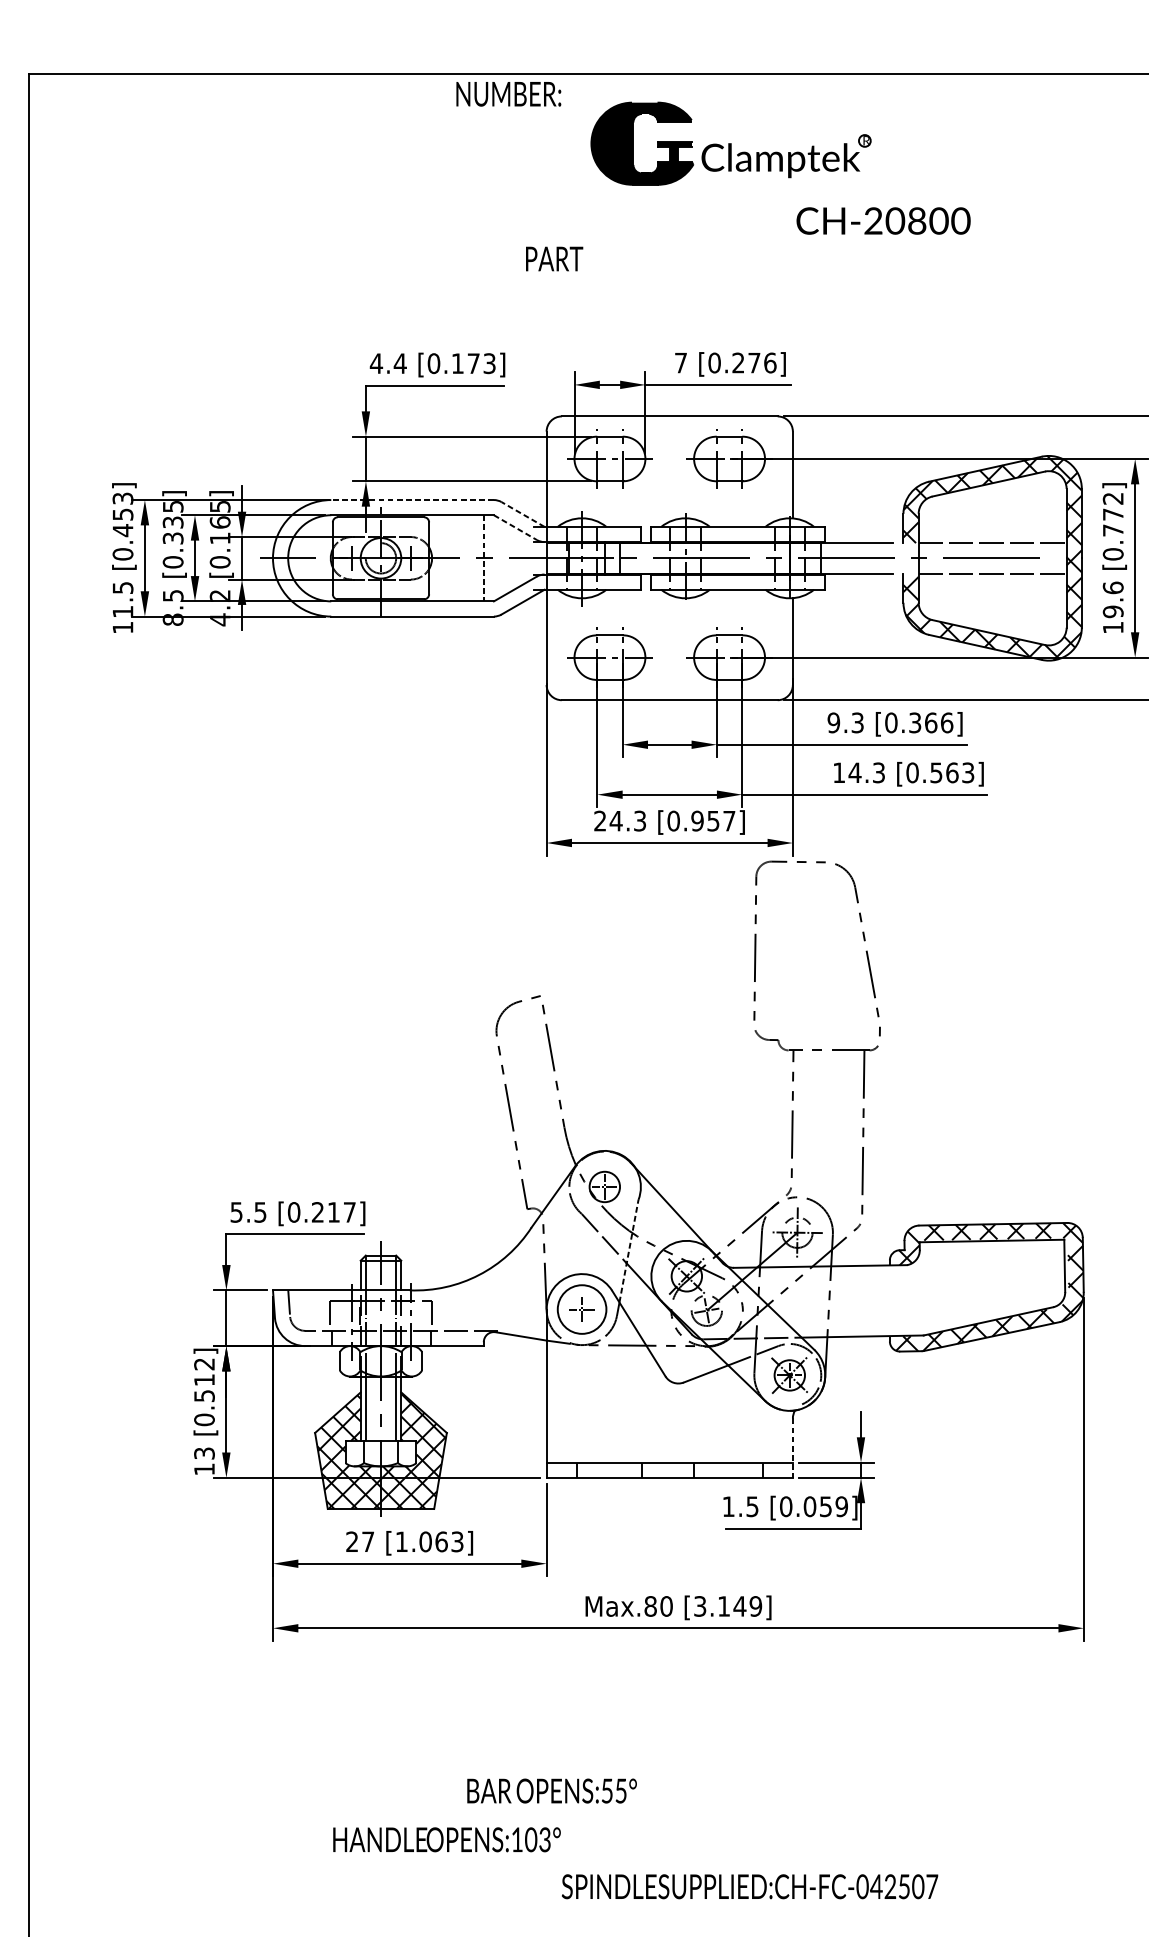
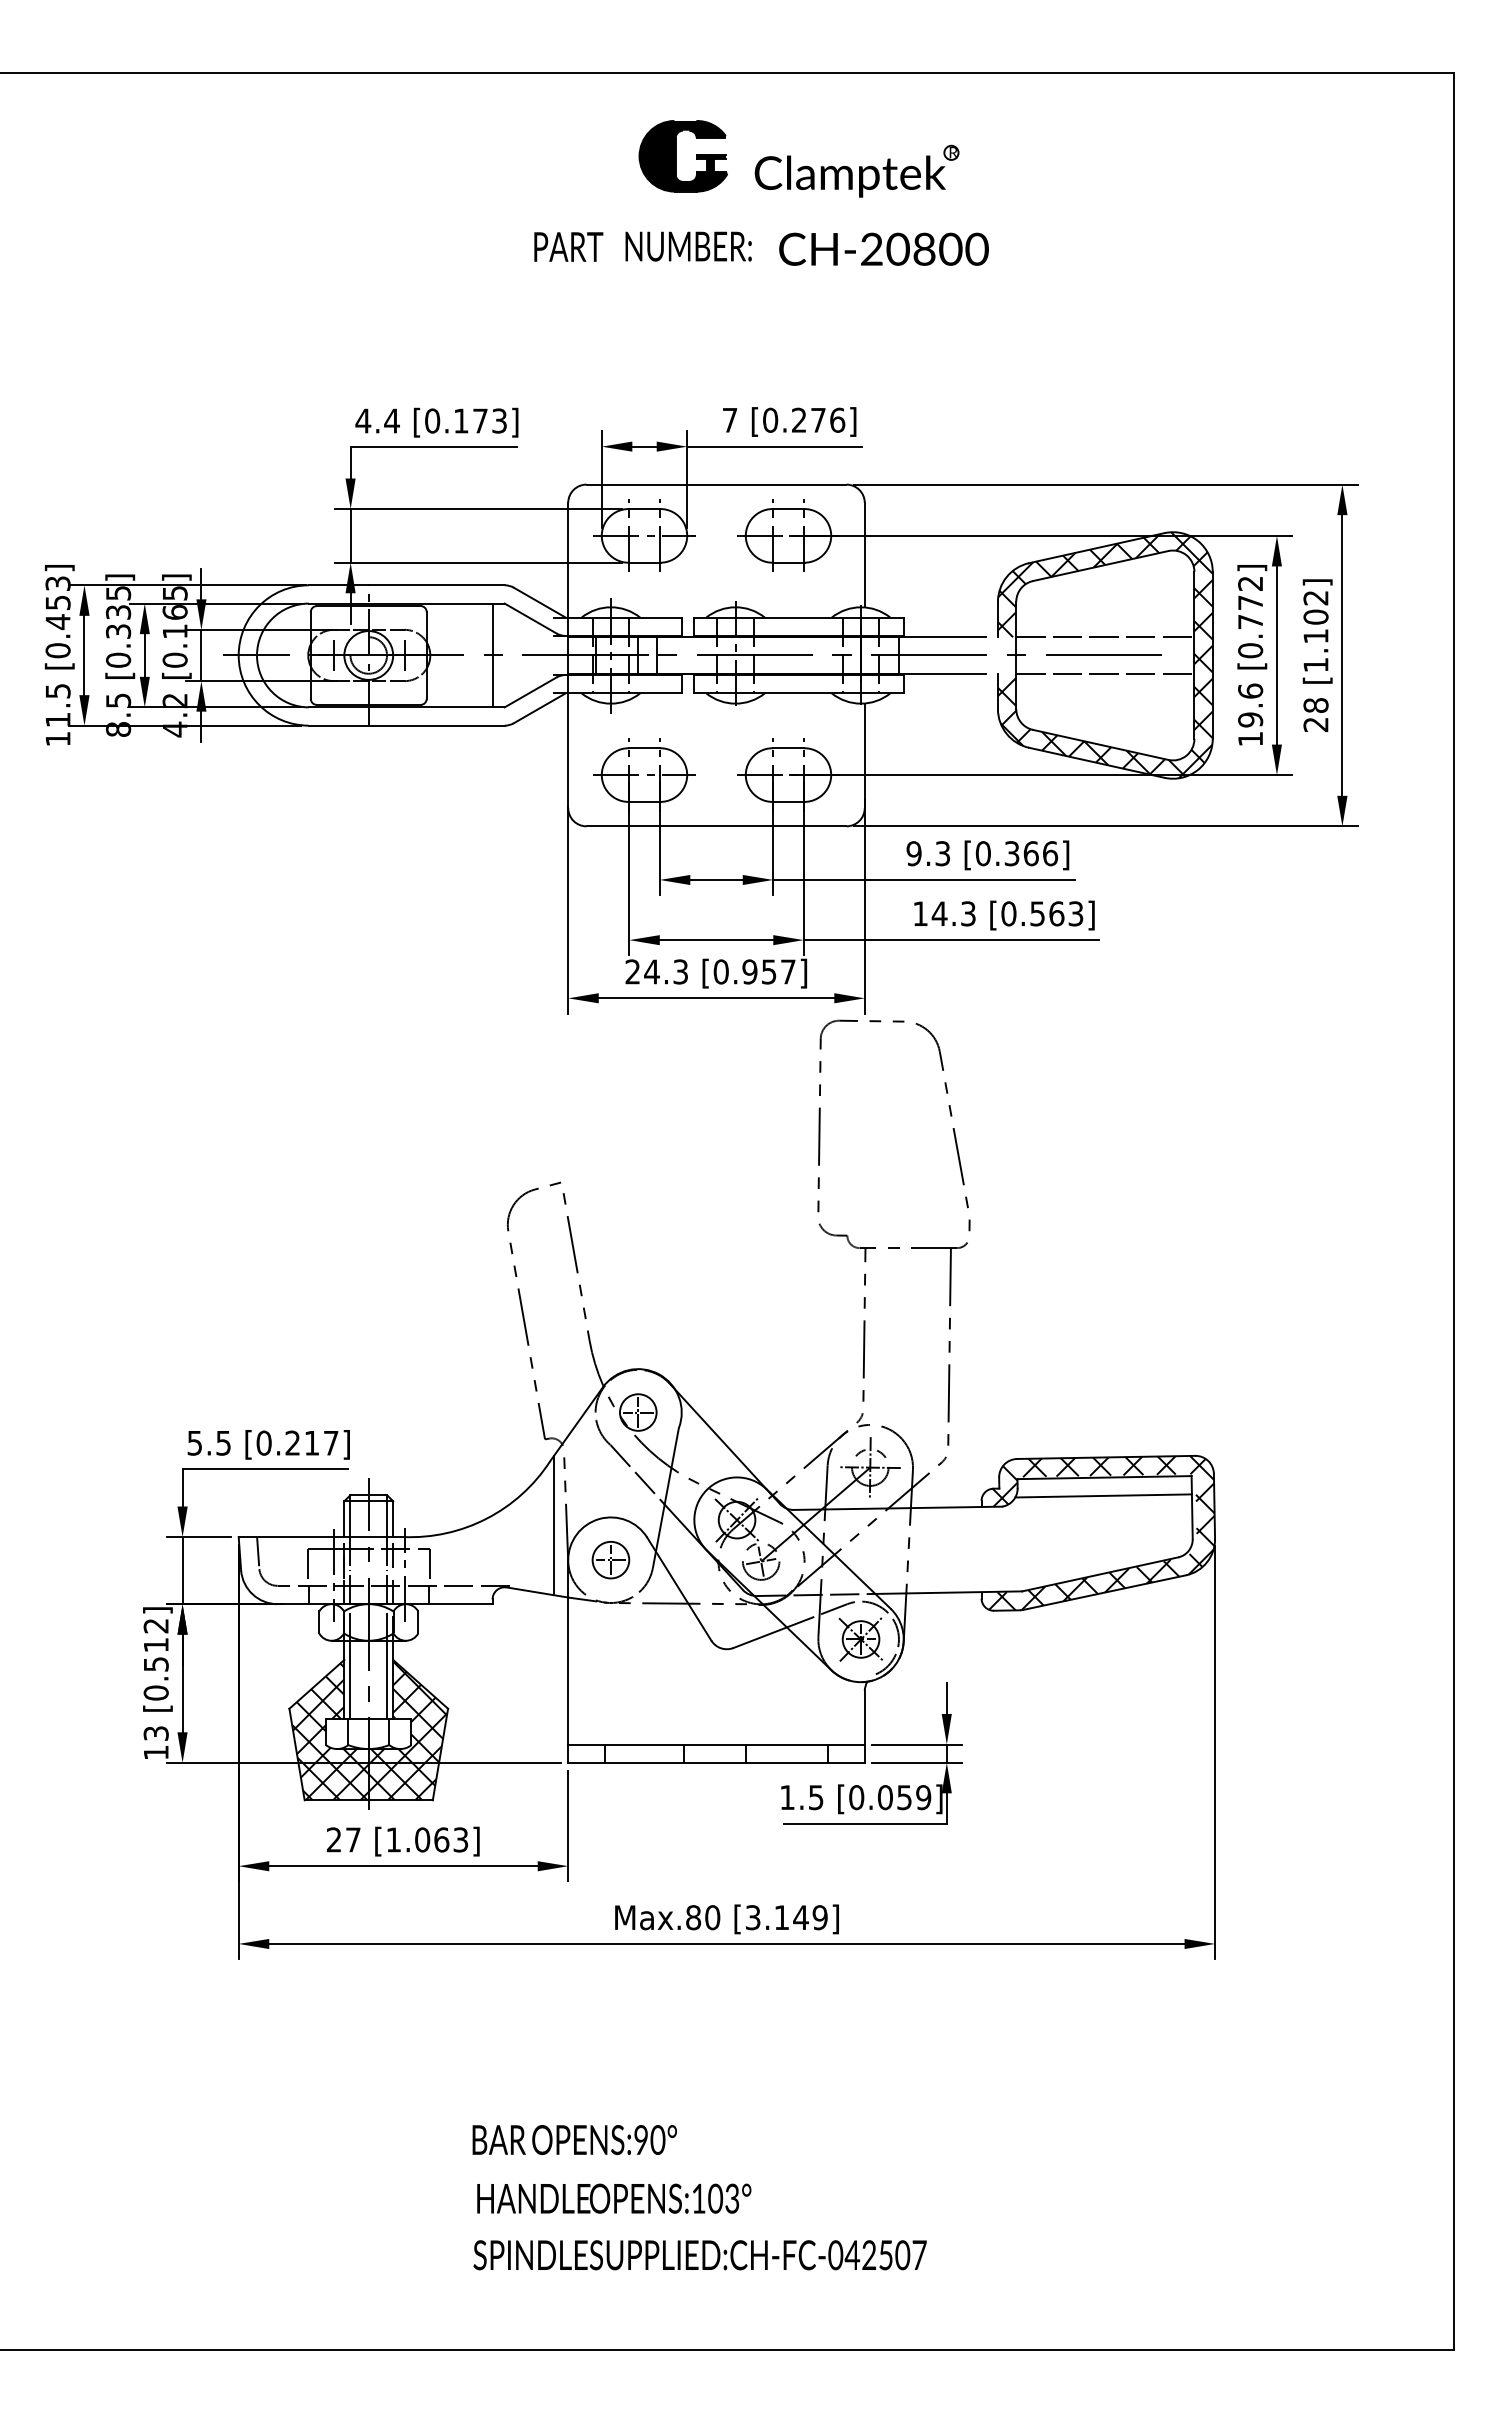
text: (508, 94) -> (688, 246), moved
part: (641, 143) -> (682, 156), size x0.71
text: (883, 220) -> (883, 248), moved
text: (554, 258) -> (568, 246), moved
line: (412, 500) -> (406, 585), dashed -> solid
line: (522, 514) -> (539, 602), dashed -> solid
line: (515, 527) -> (530, 618), dashed -> solid
line: (483, 558) -> (492, 655), dashed -> solid
line: (629, 1250) -> (667, 1489), dashed -> solid
line: (991, 1255) -> (1103, 1495), added
line: (534, 1279) -> (553, 1524), added
circle: (581, 1309) -> (610, 1559), size x0.62
line: (792, 1448) -> (864, 1727), dashed -> solid
text: (614, 1791) -> (649, 2140), OPENS:55° -> OPENS:90°
text: (447, 1839) -> (614, 2198), moved
text: (749, 1886) -> (699, 2255), moved

